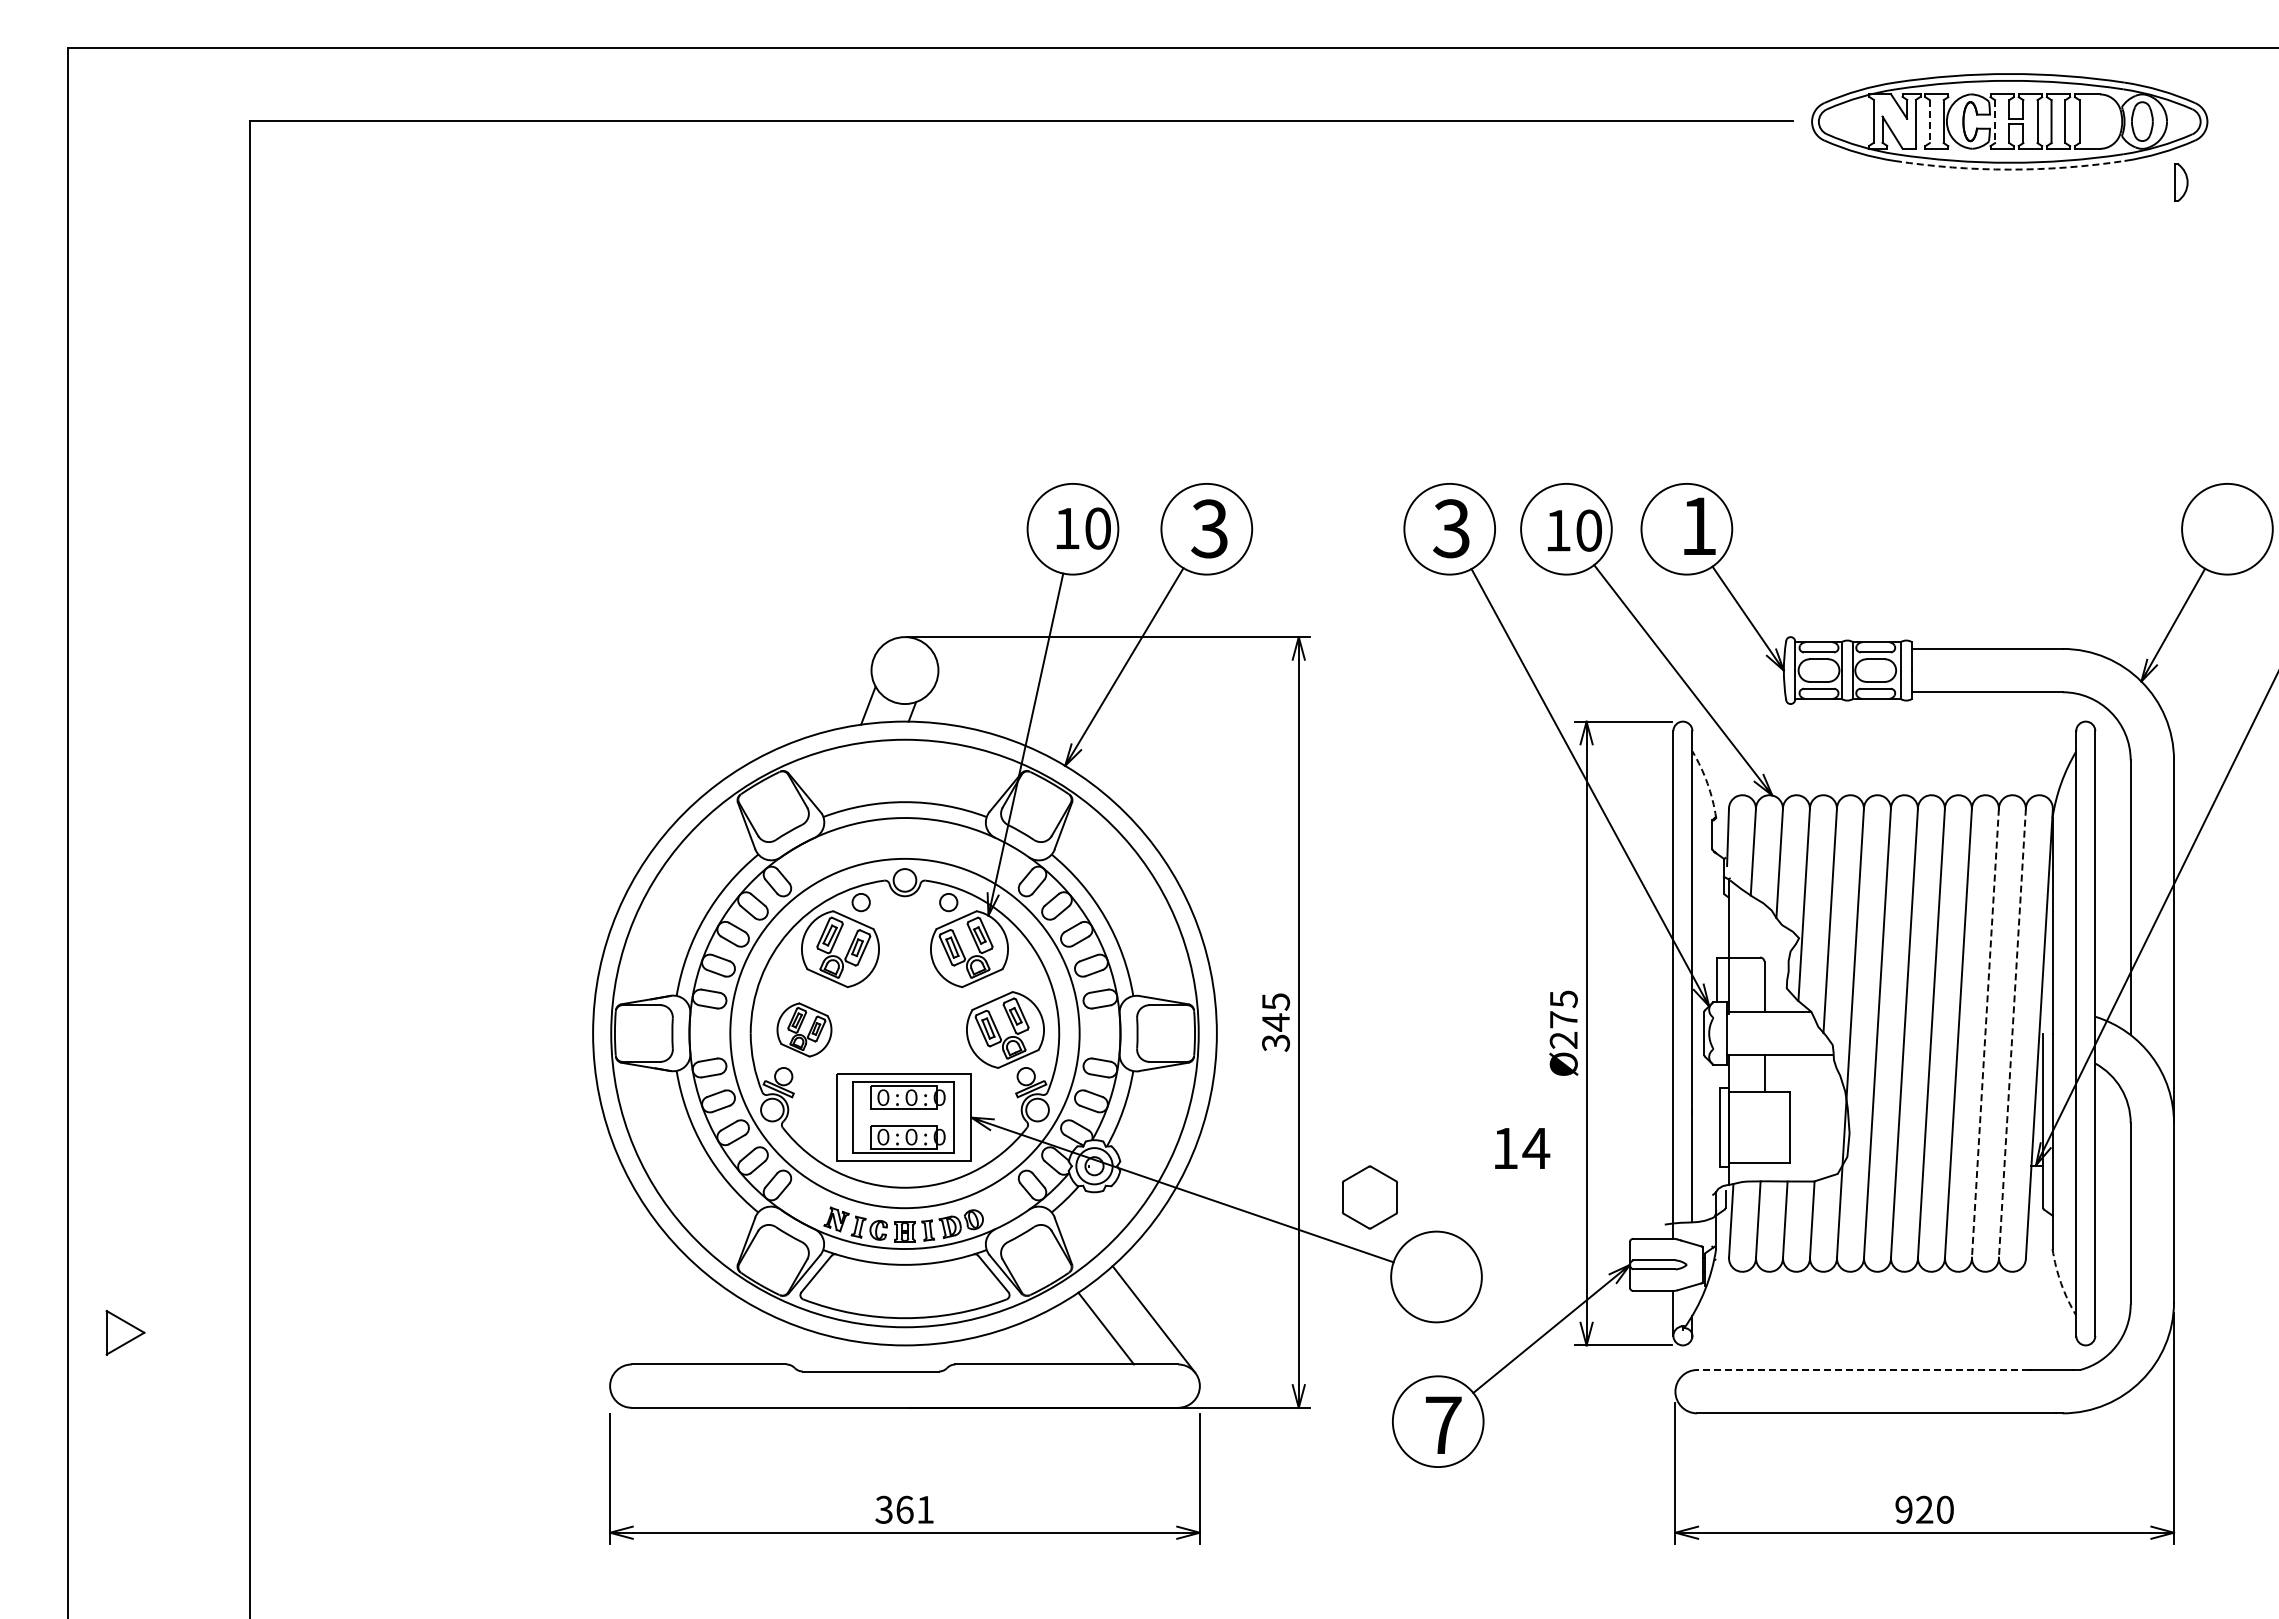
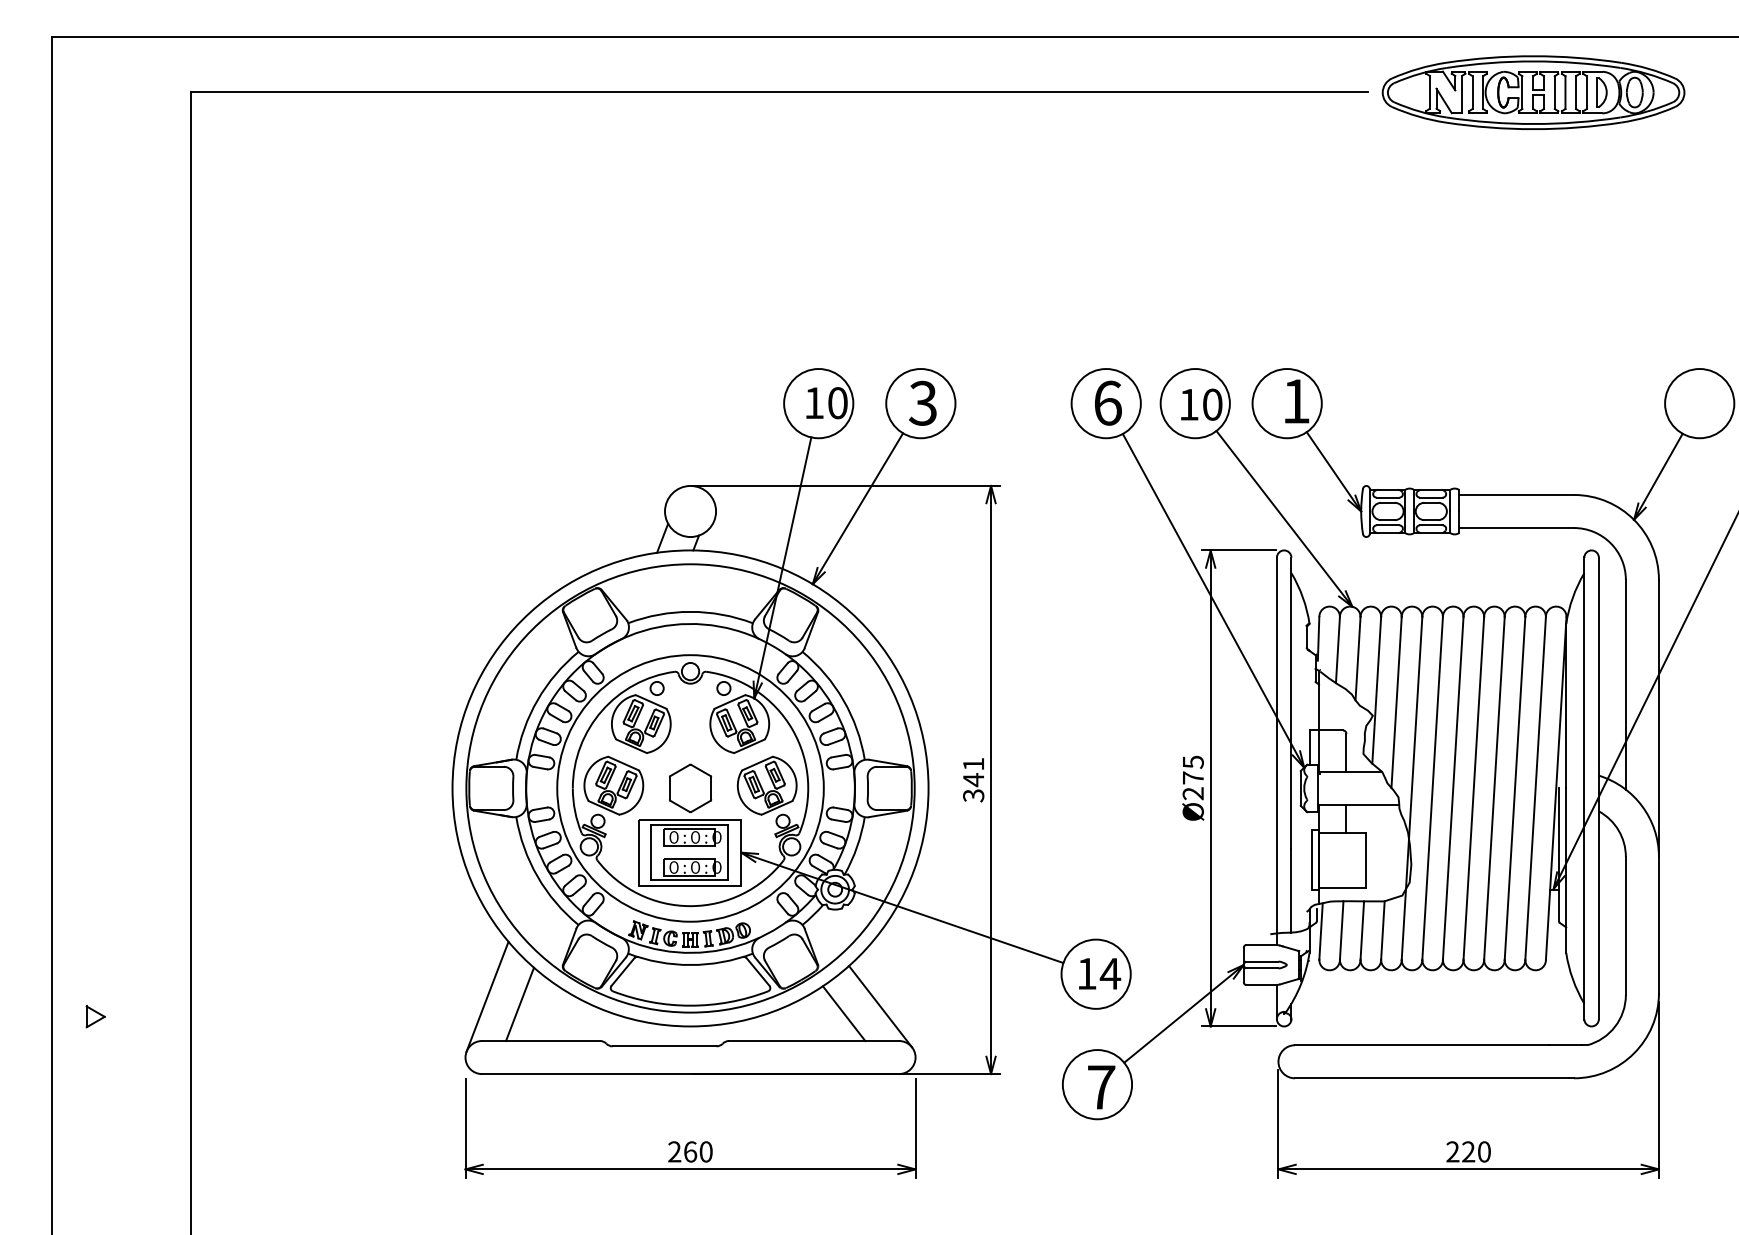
line: (1929, 122) -> (1472, 93), dashed -> solid
line: (1995, 122) -> (1522, 93), dashed -> solid
arc: (2009, 169) -> (1533, 129), dashed -> solid
part: (2181, 182) -> (1602, 92), moved
text: (1451, 528) -> (1107, 403), 3 -> 6
arc: (1707, 783) -> (1302, 597), dashed -> solid
text: (1276, 1001) -> (974, 764), 345 -> 341
part: (804, 1029) -> (613, 785), size x1.43
line: (1985, 1034) -> (1515, 789), dashed -> solid
line: (2012, 1034) -> (1535, 789), dashed -> solid
text: (1522, 1148) -> (1099, 973), moved
part: (1369, 1197) -> (690, 788), moved
arc: (2061, 1283) -> (1573, 979), dashed -> solid
line: (638, 1306) -> (487, 996), added
line: (681, 1316) -> (520, 1004), added
part: (125, 1332) -> (95, 1016), size x0.62
line: (1862, 1370) -> (1421, 1045), dashed -> solid
text: (904, 1509) -> (690, 1151), 361 -> 260
text: (1903, 1509) -> (1452, 1151), 920 -> 220

